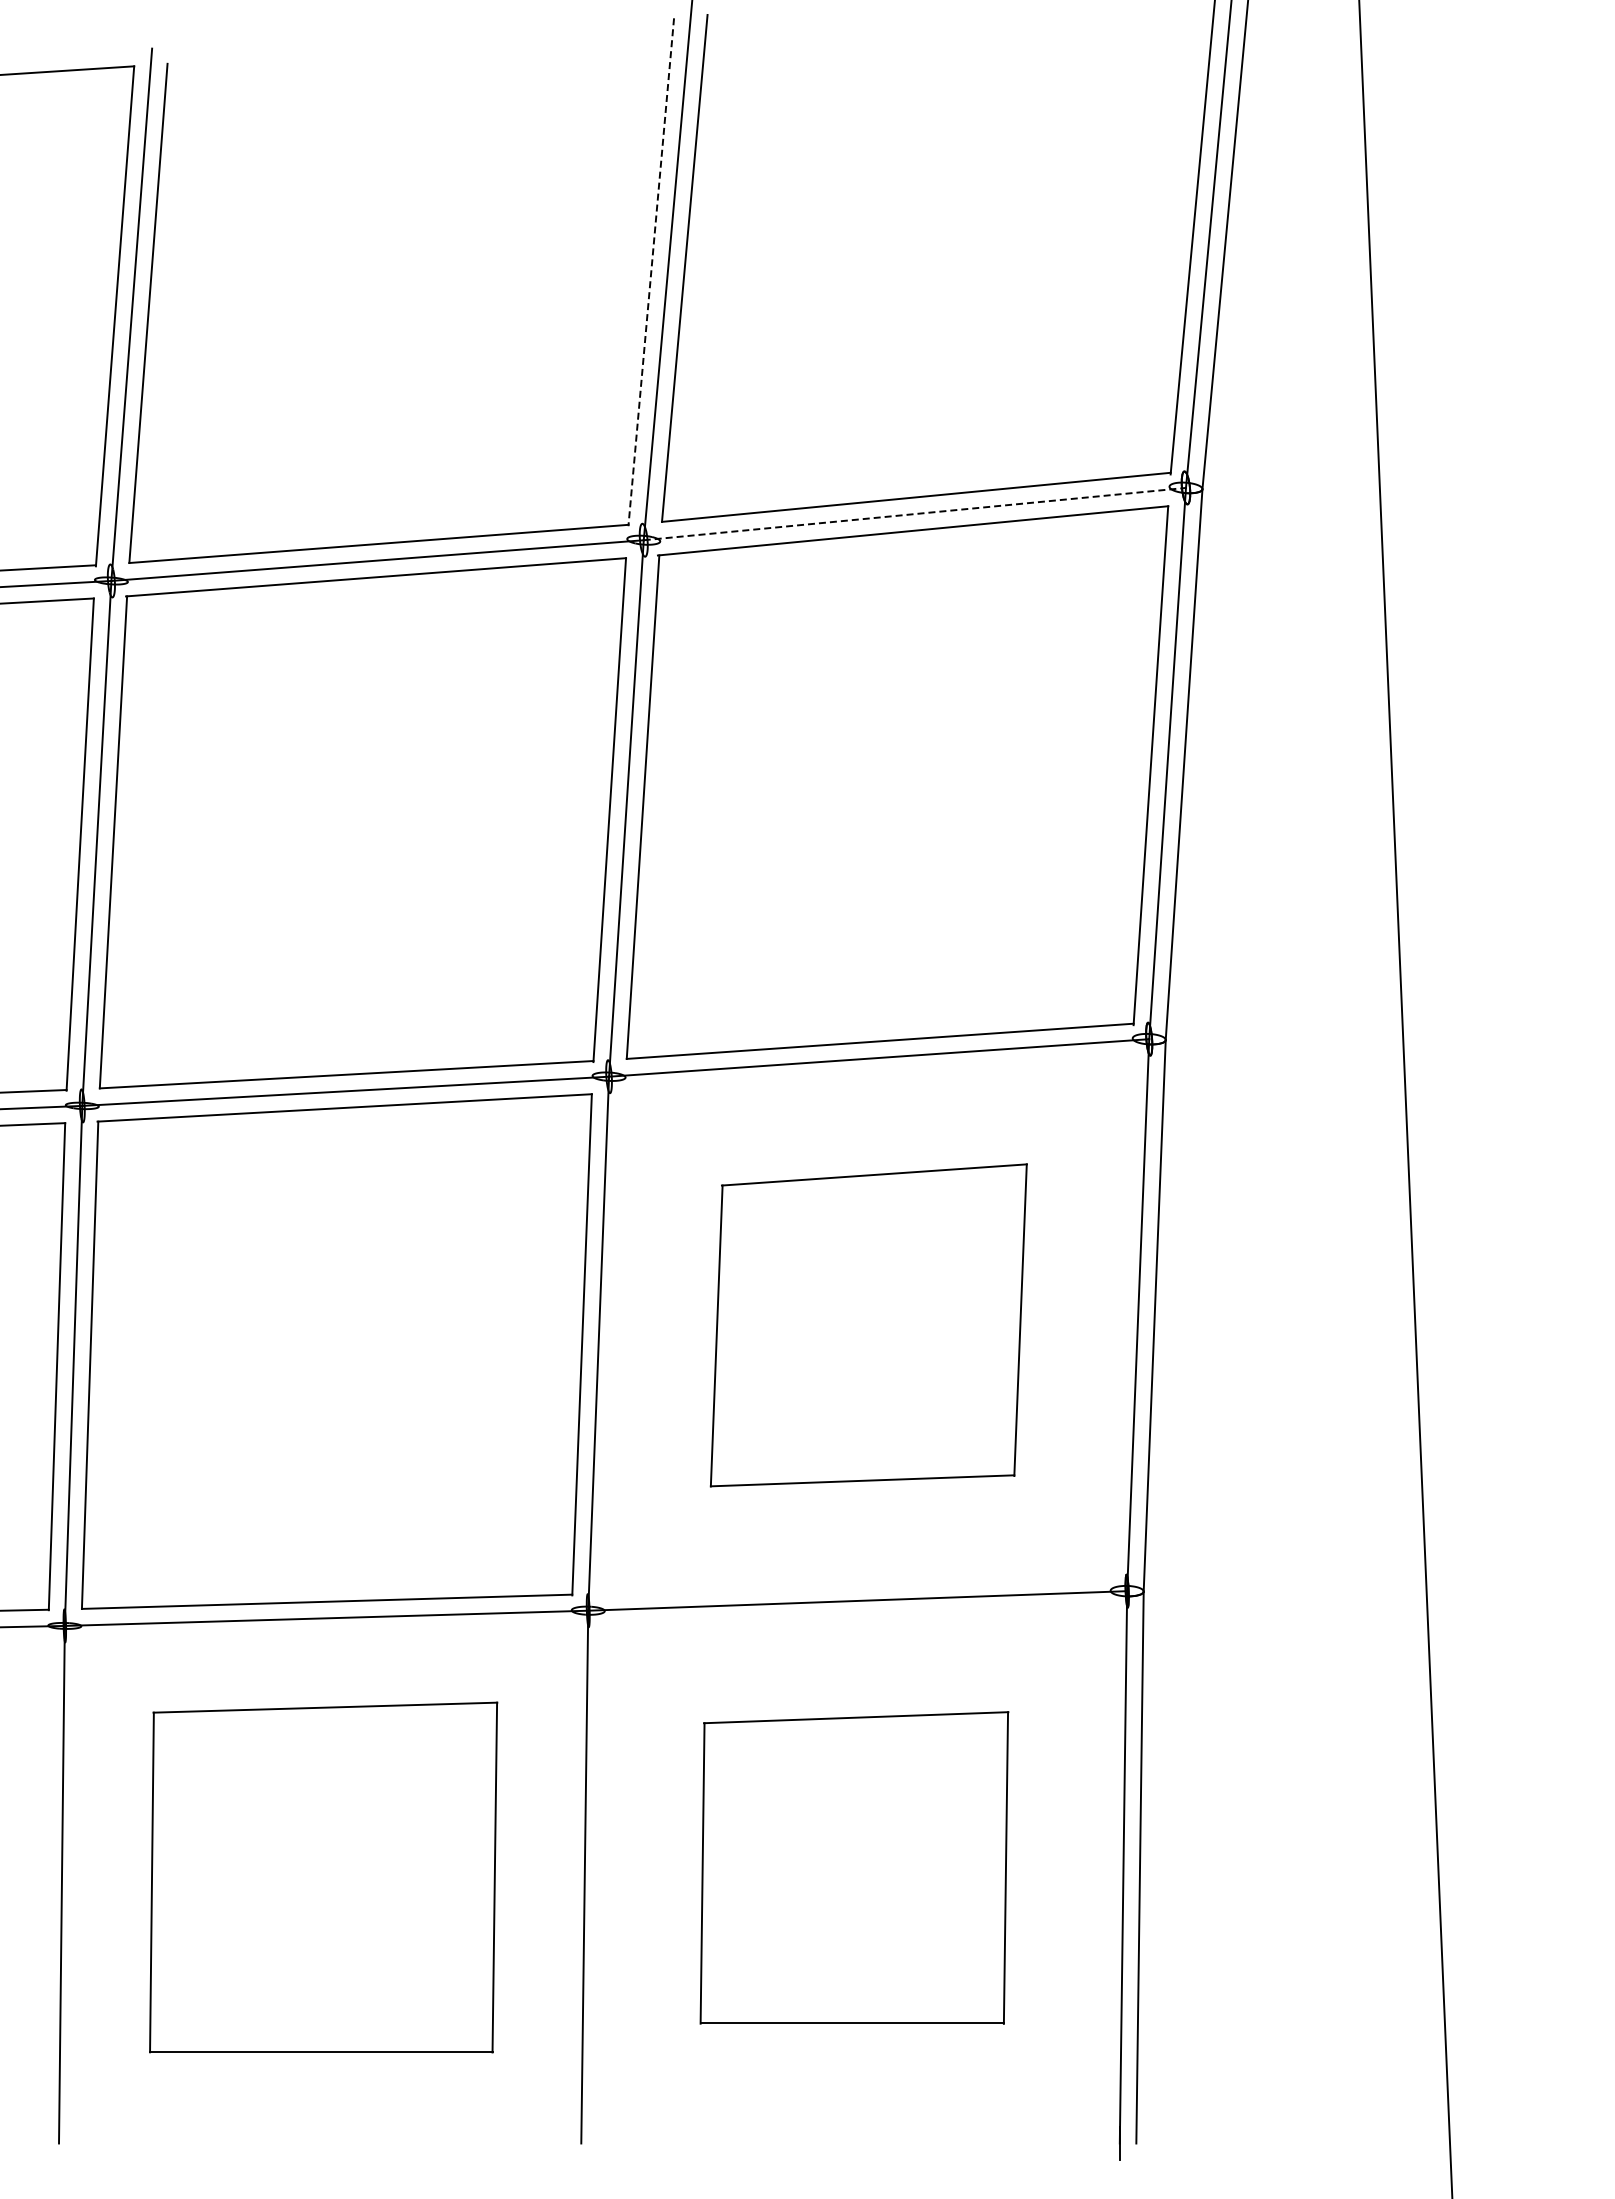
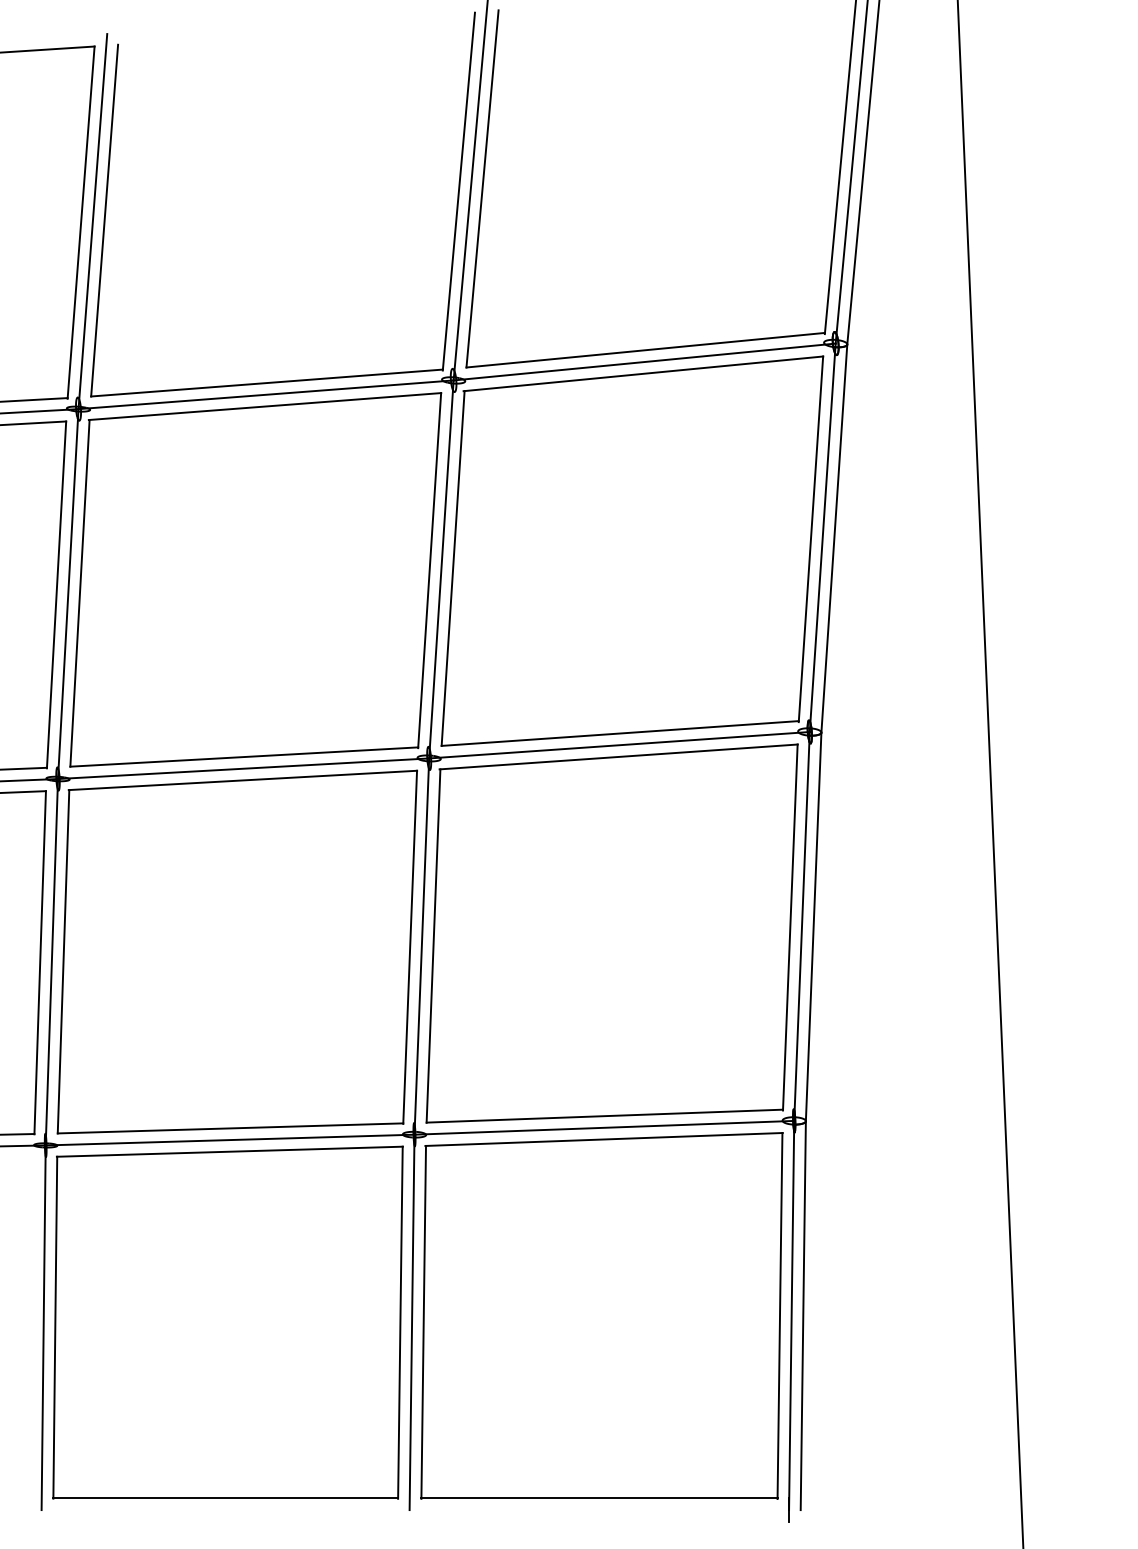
line: (651, 272) -> (459, 191), dashed -> solid
line: (915, 514) -> (645, 362), dashed -> solid
part: (868, 1325) -> (611, 933), size x1.67
part: (854, 1867) -> (602, 1315), size x1.67
part: (323, 1877) -> (227, 1322), size x1.43

